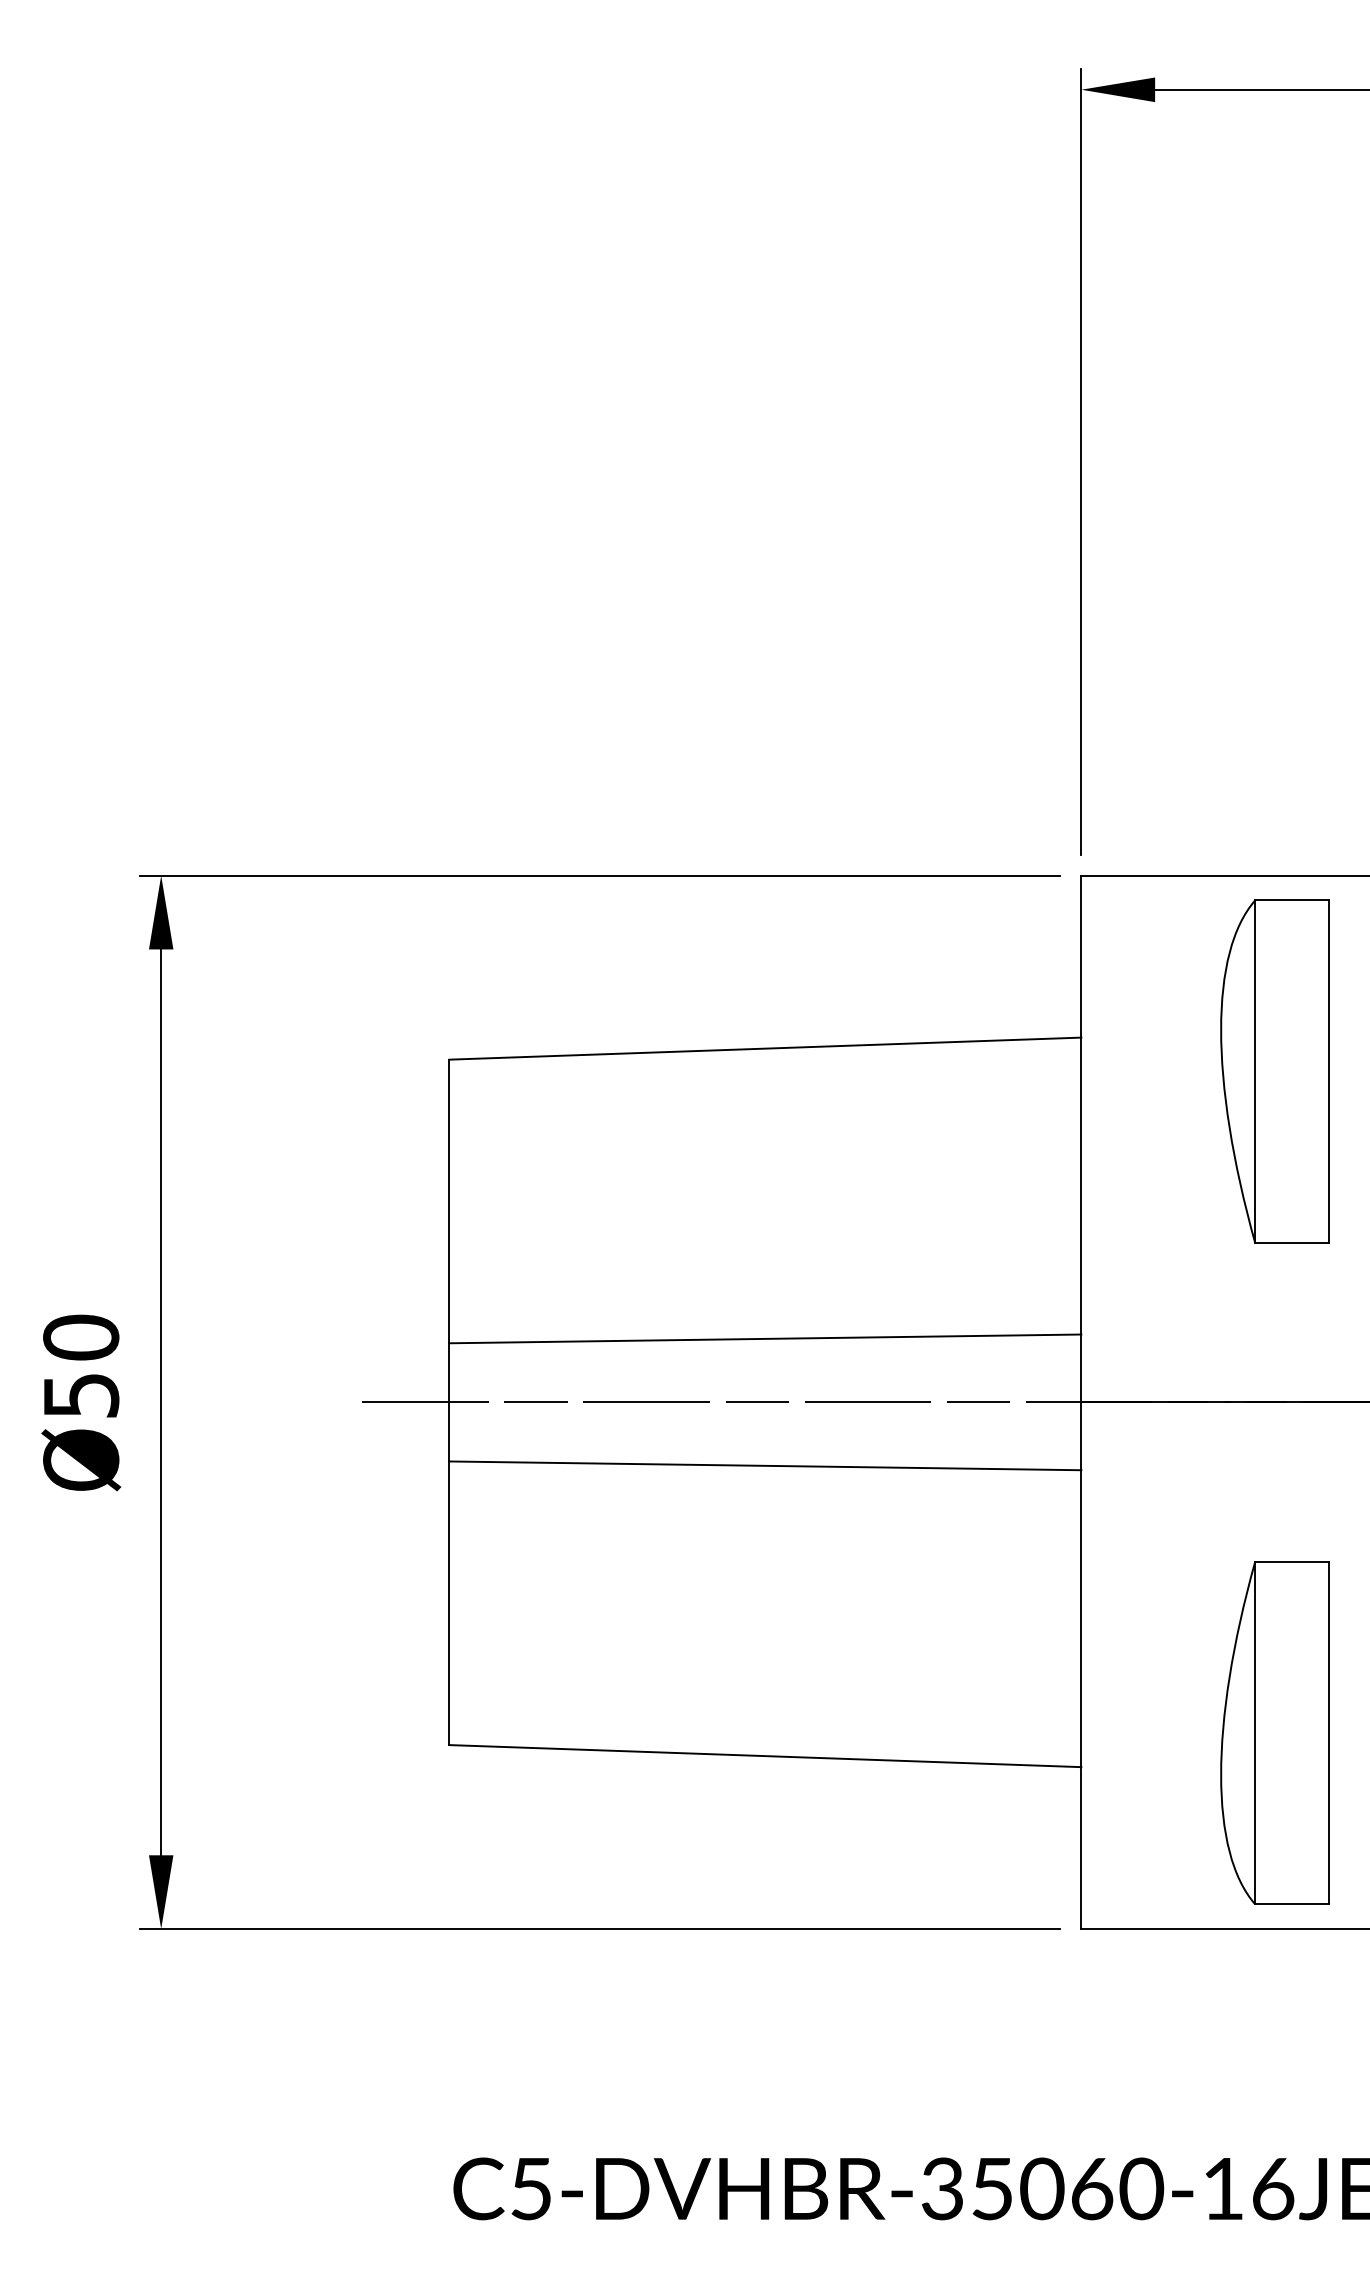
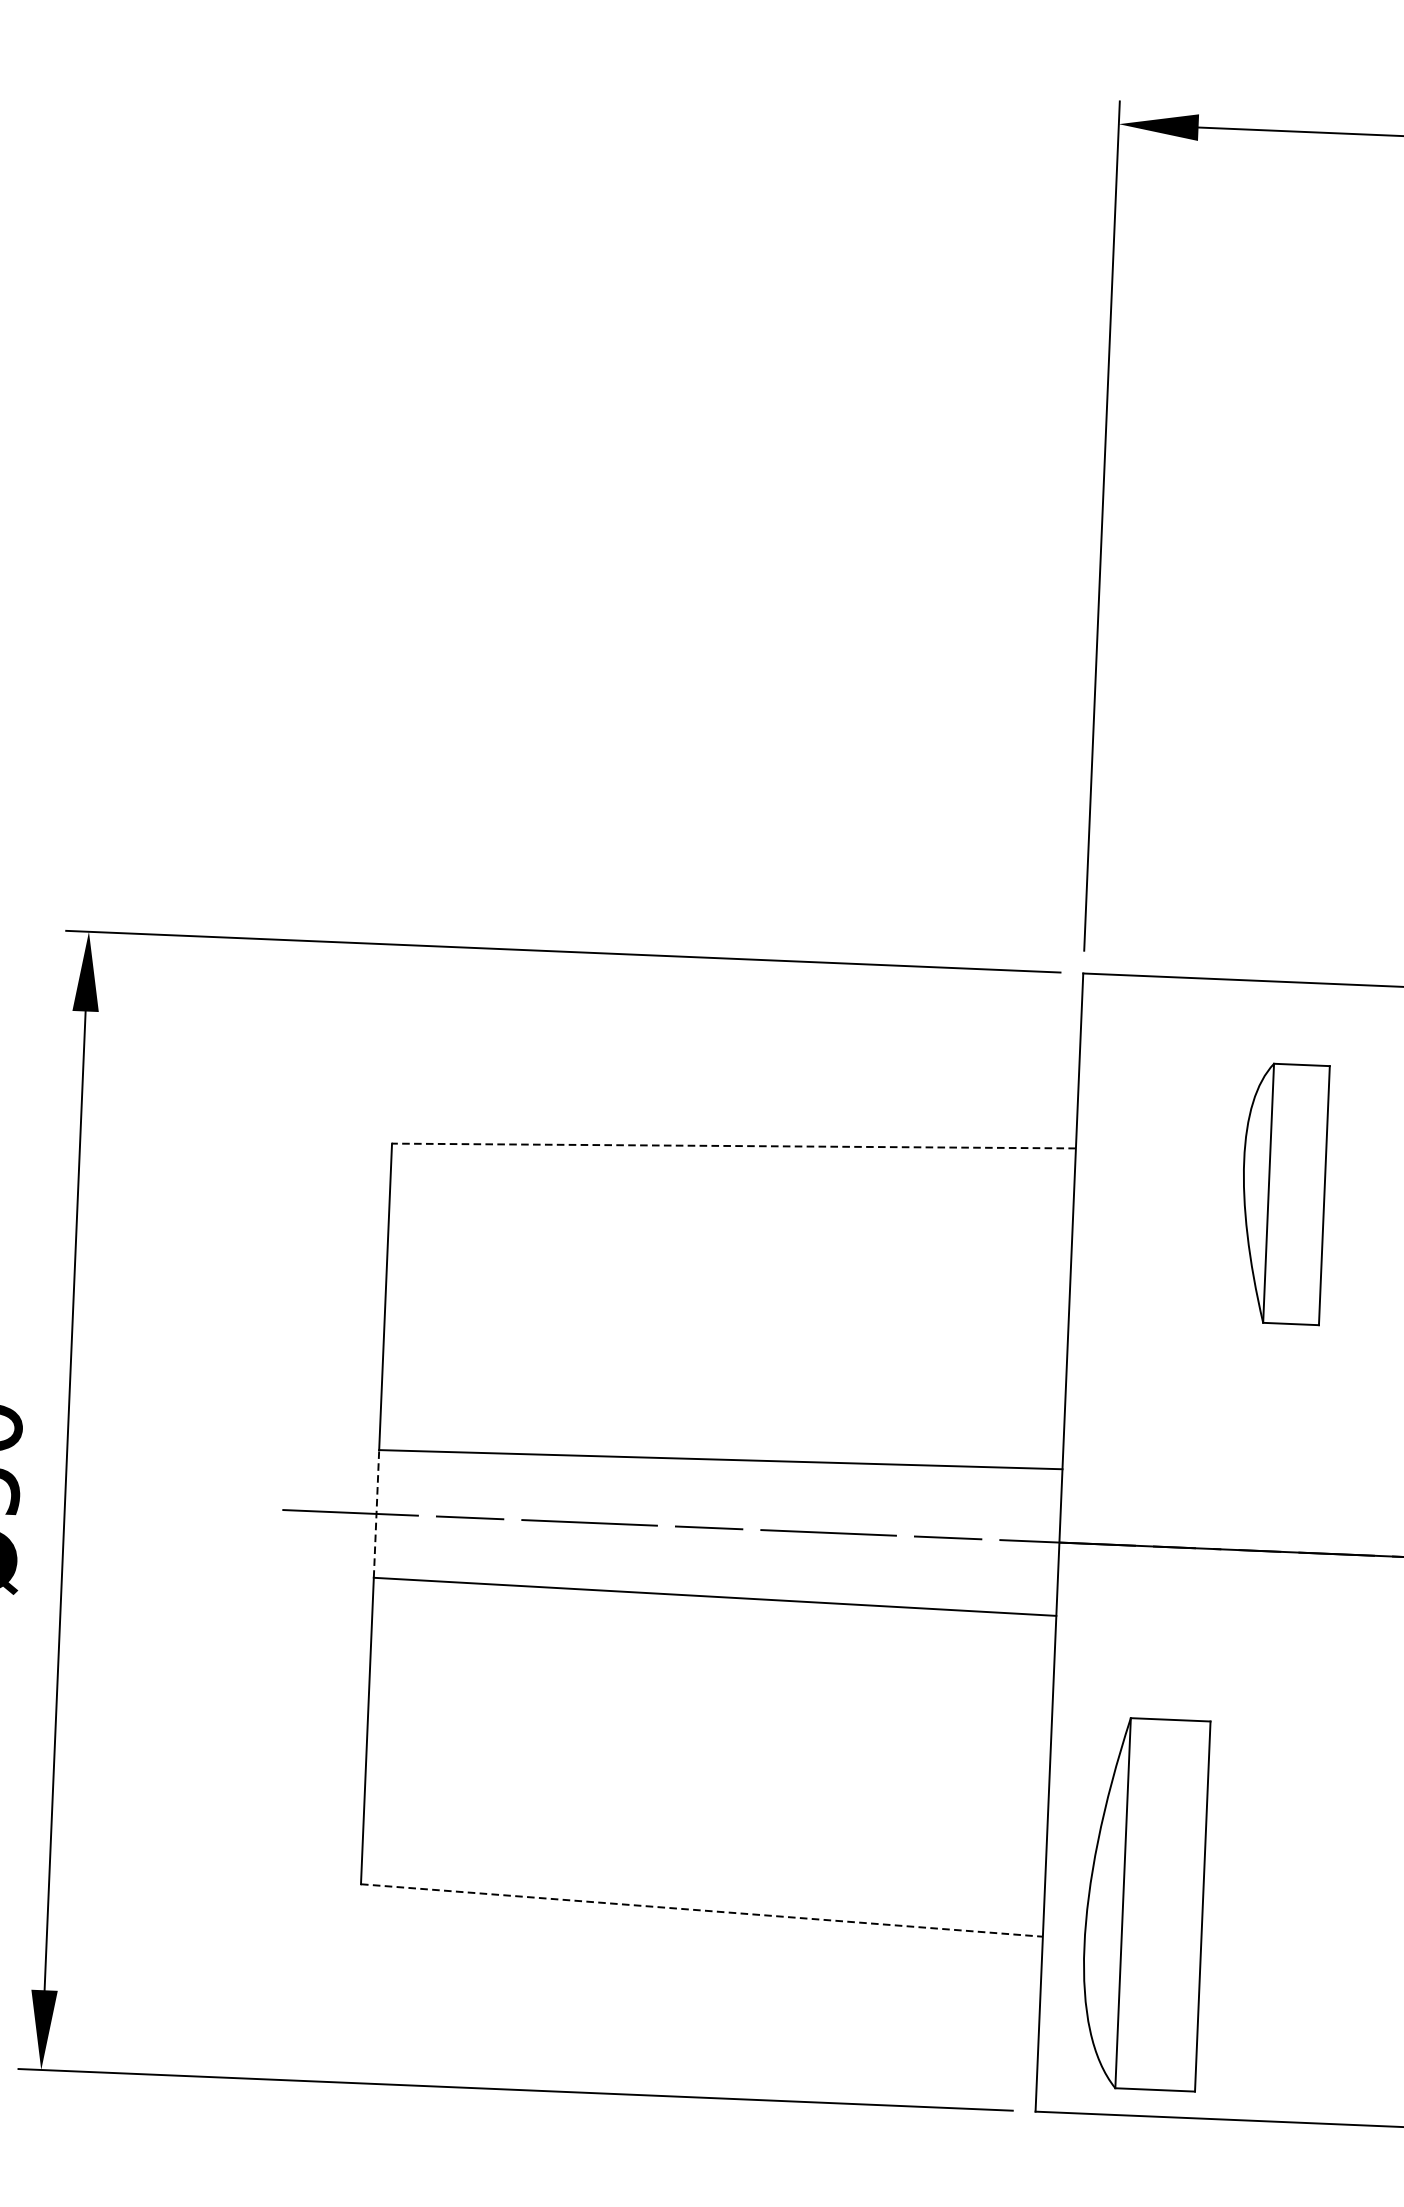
line: (764, 1048) -> (733, 1145), solid -> dashed
part: (1274, 1071) -> (1283, 1193), size x0.7
line: (449, 1401) -> (376, 1513), solid -> dashed
part: (1274, 1732) -> (1144, 1903), moved
line: (765, 1756) -> (702, 1910), solid -> dashed

